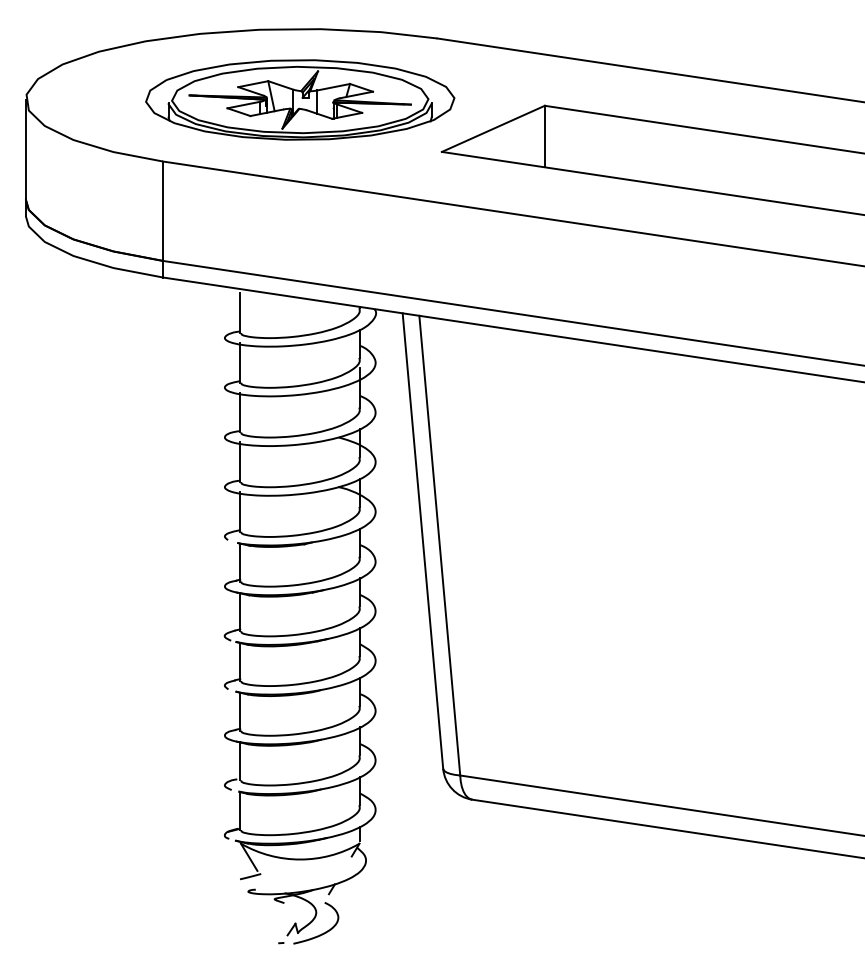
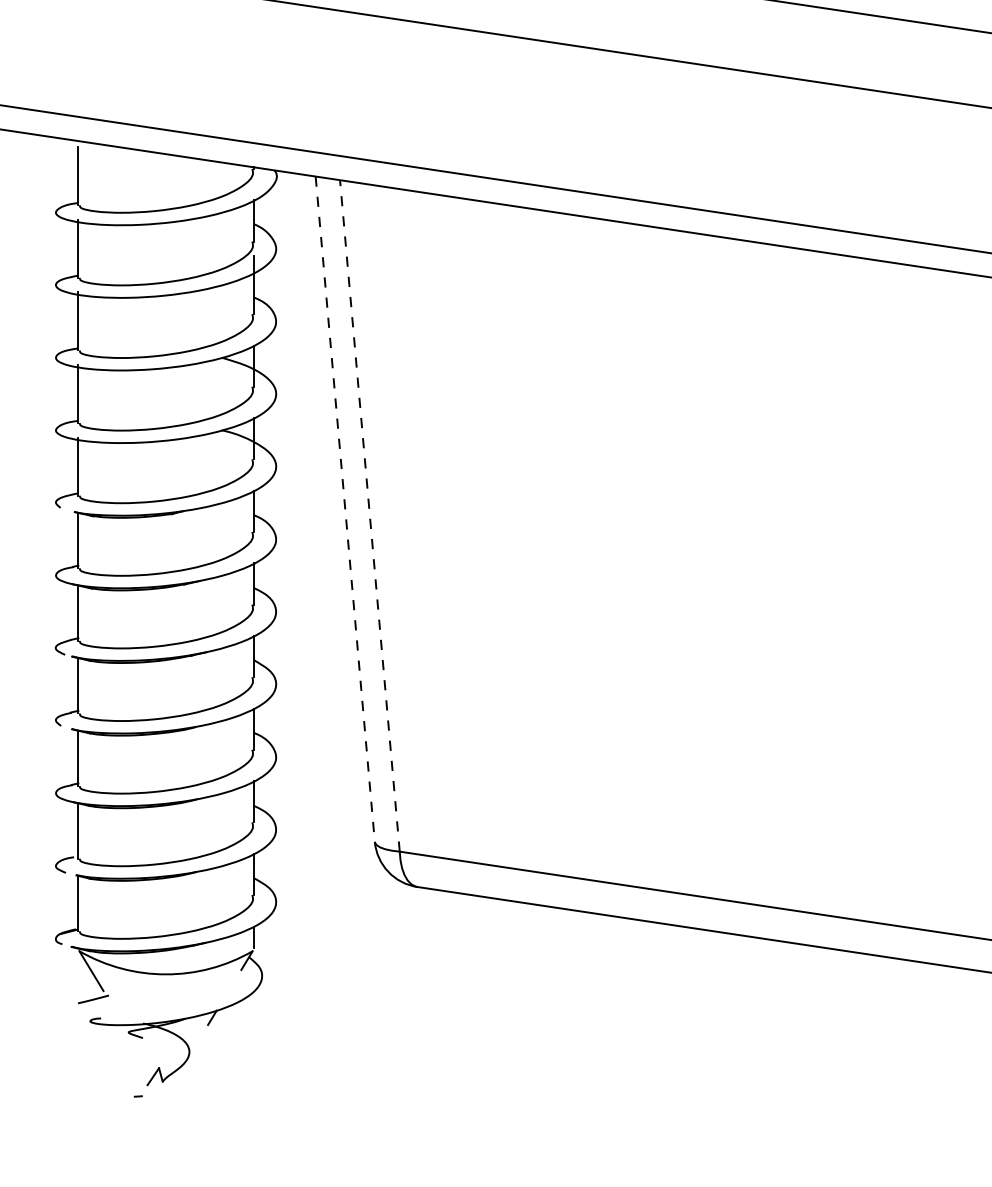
line: (422, 541) -> (344, 509), solid -> dashed
line: (439, 545) -> (369, 515), solid -> dashed
curve: (321, 933) -> (197, 1082), removed

